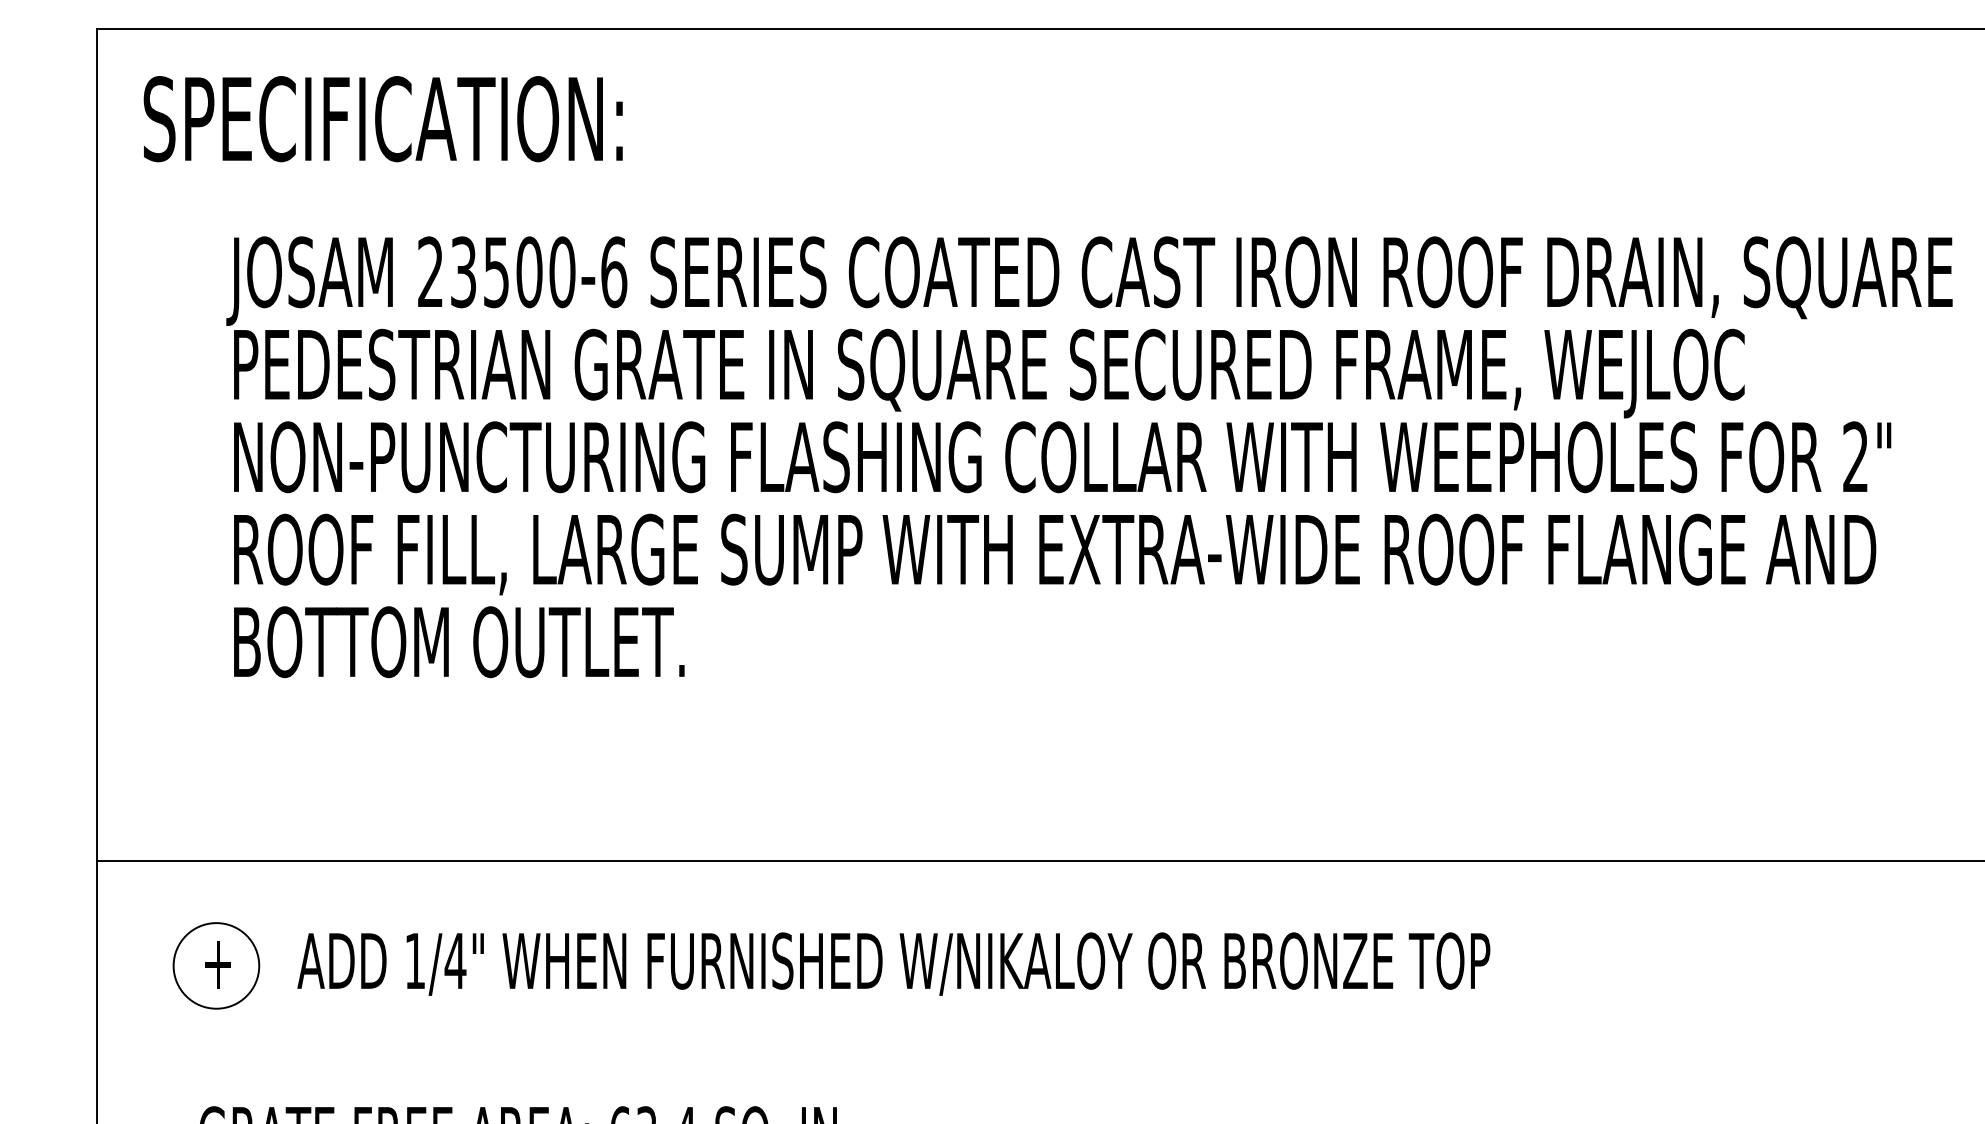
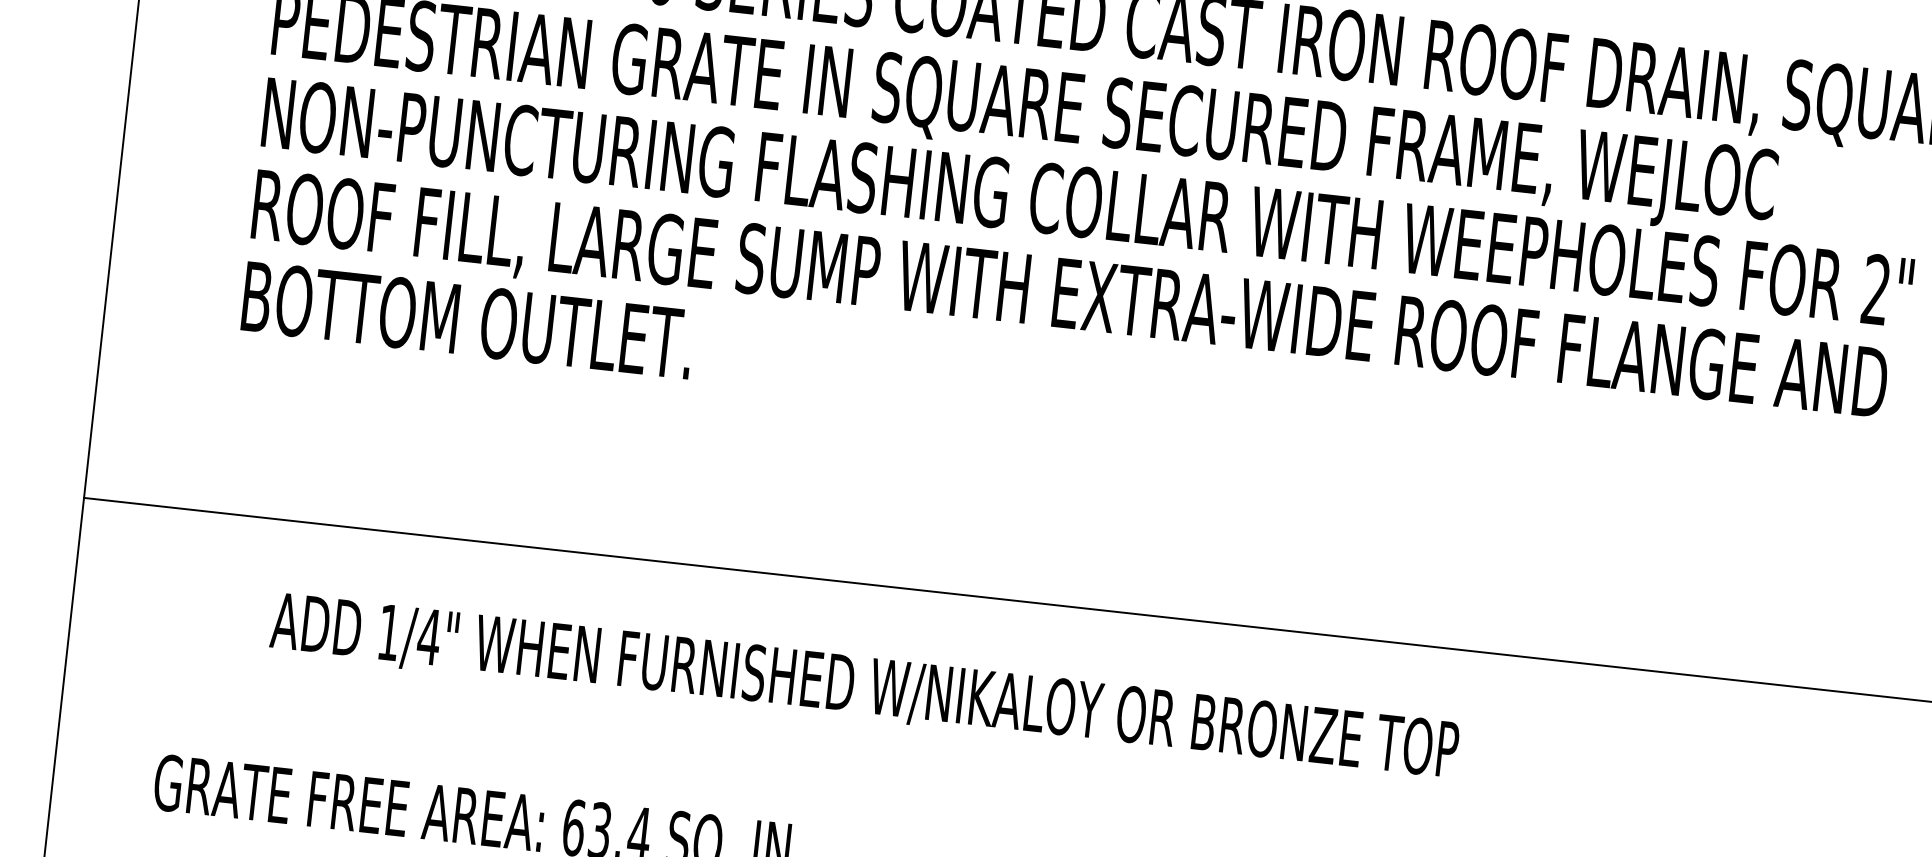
part: (216, 965) -> (191, 615), removed

